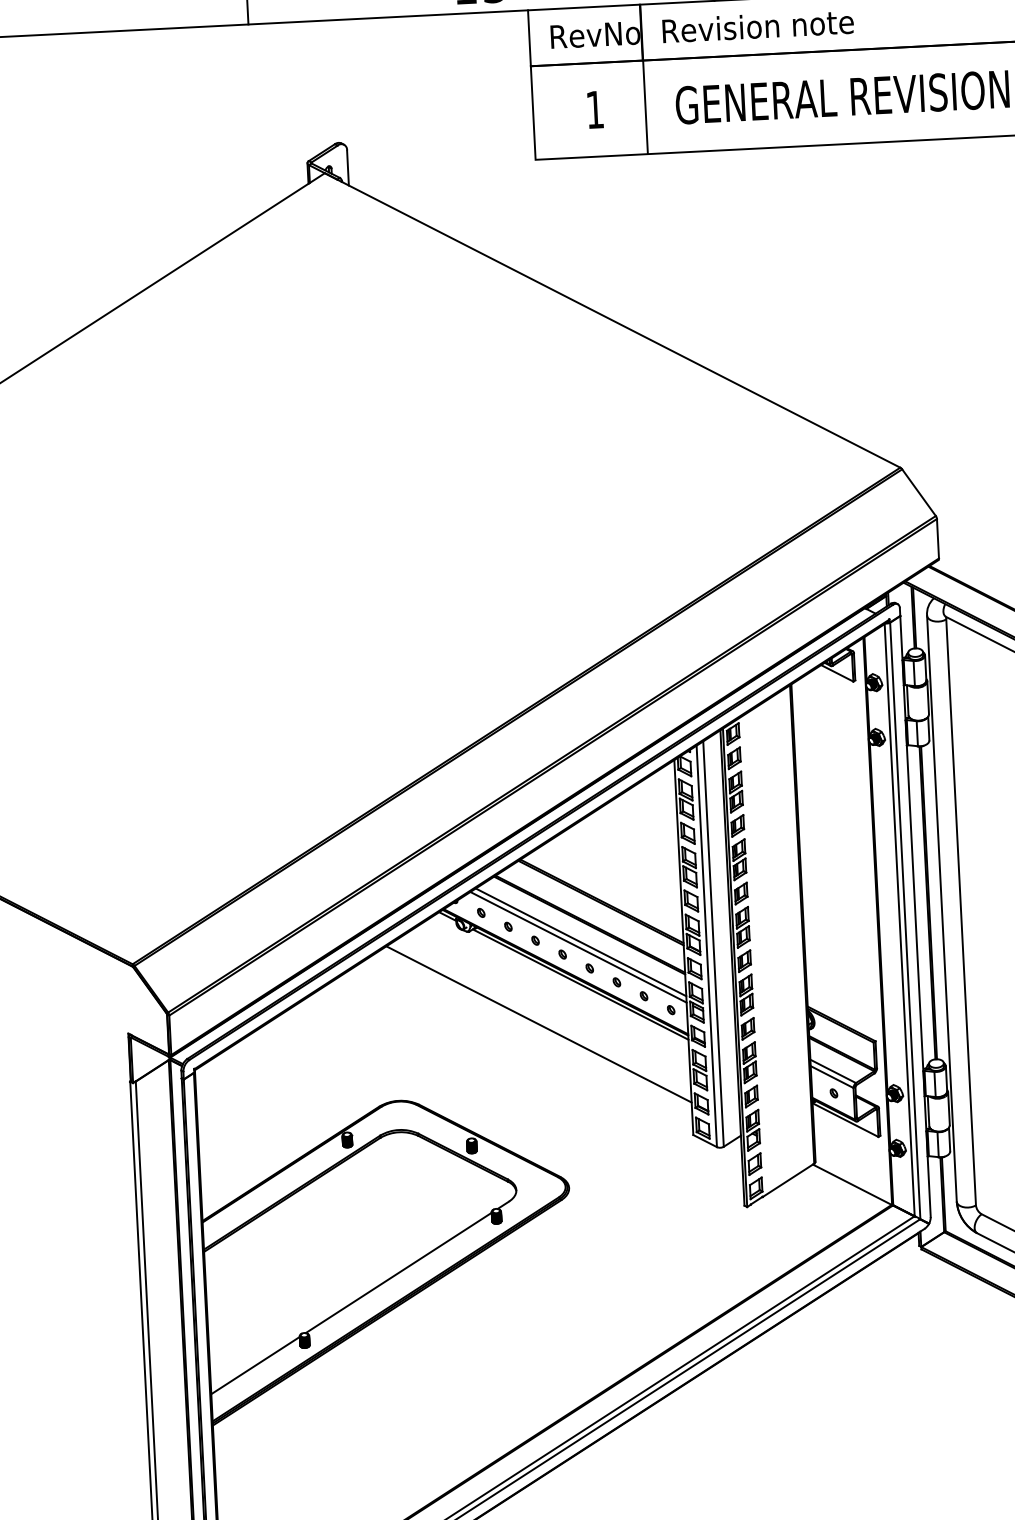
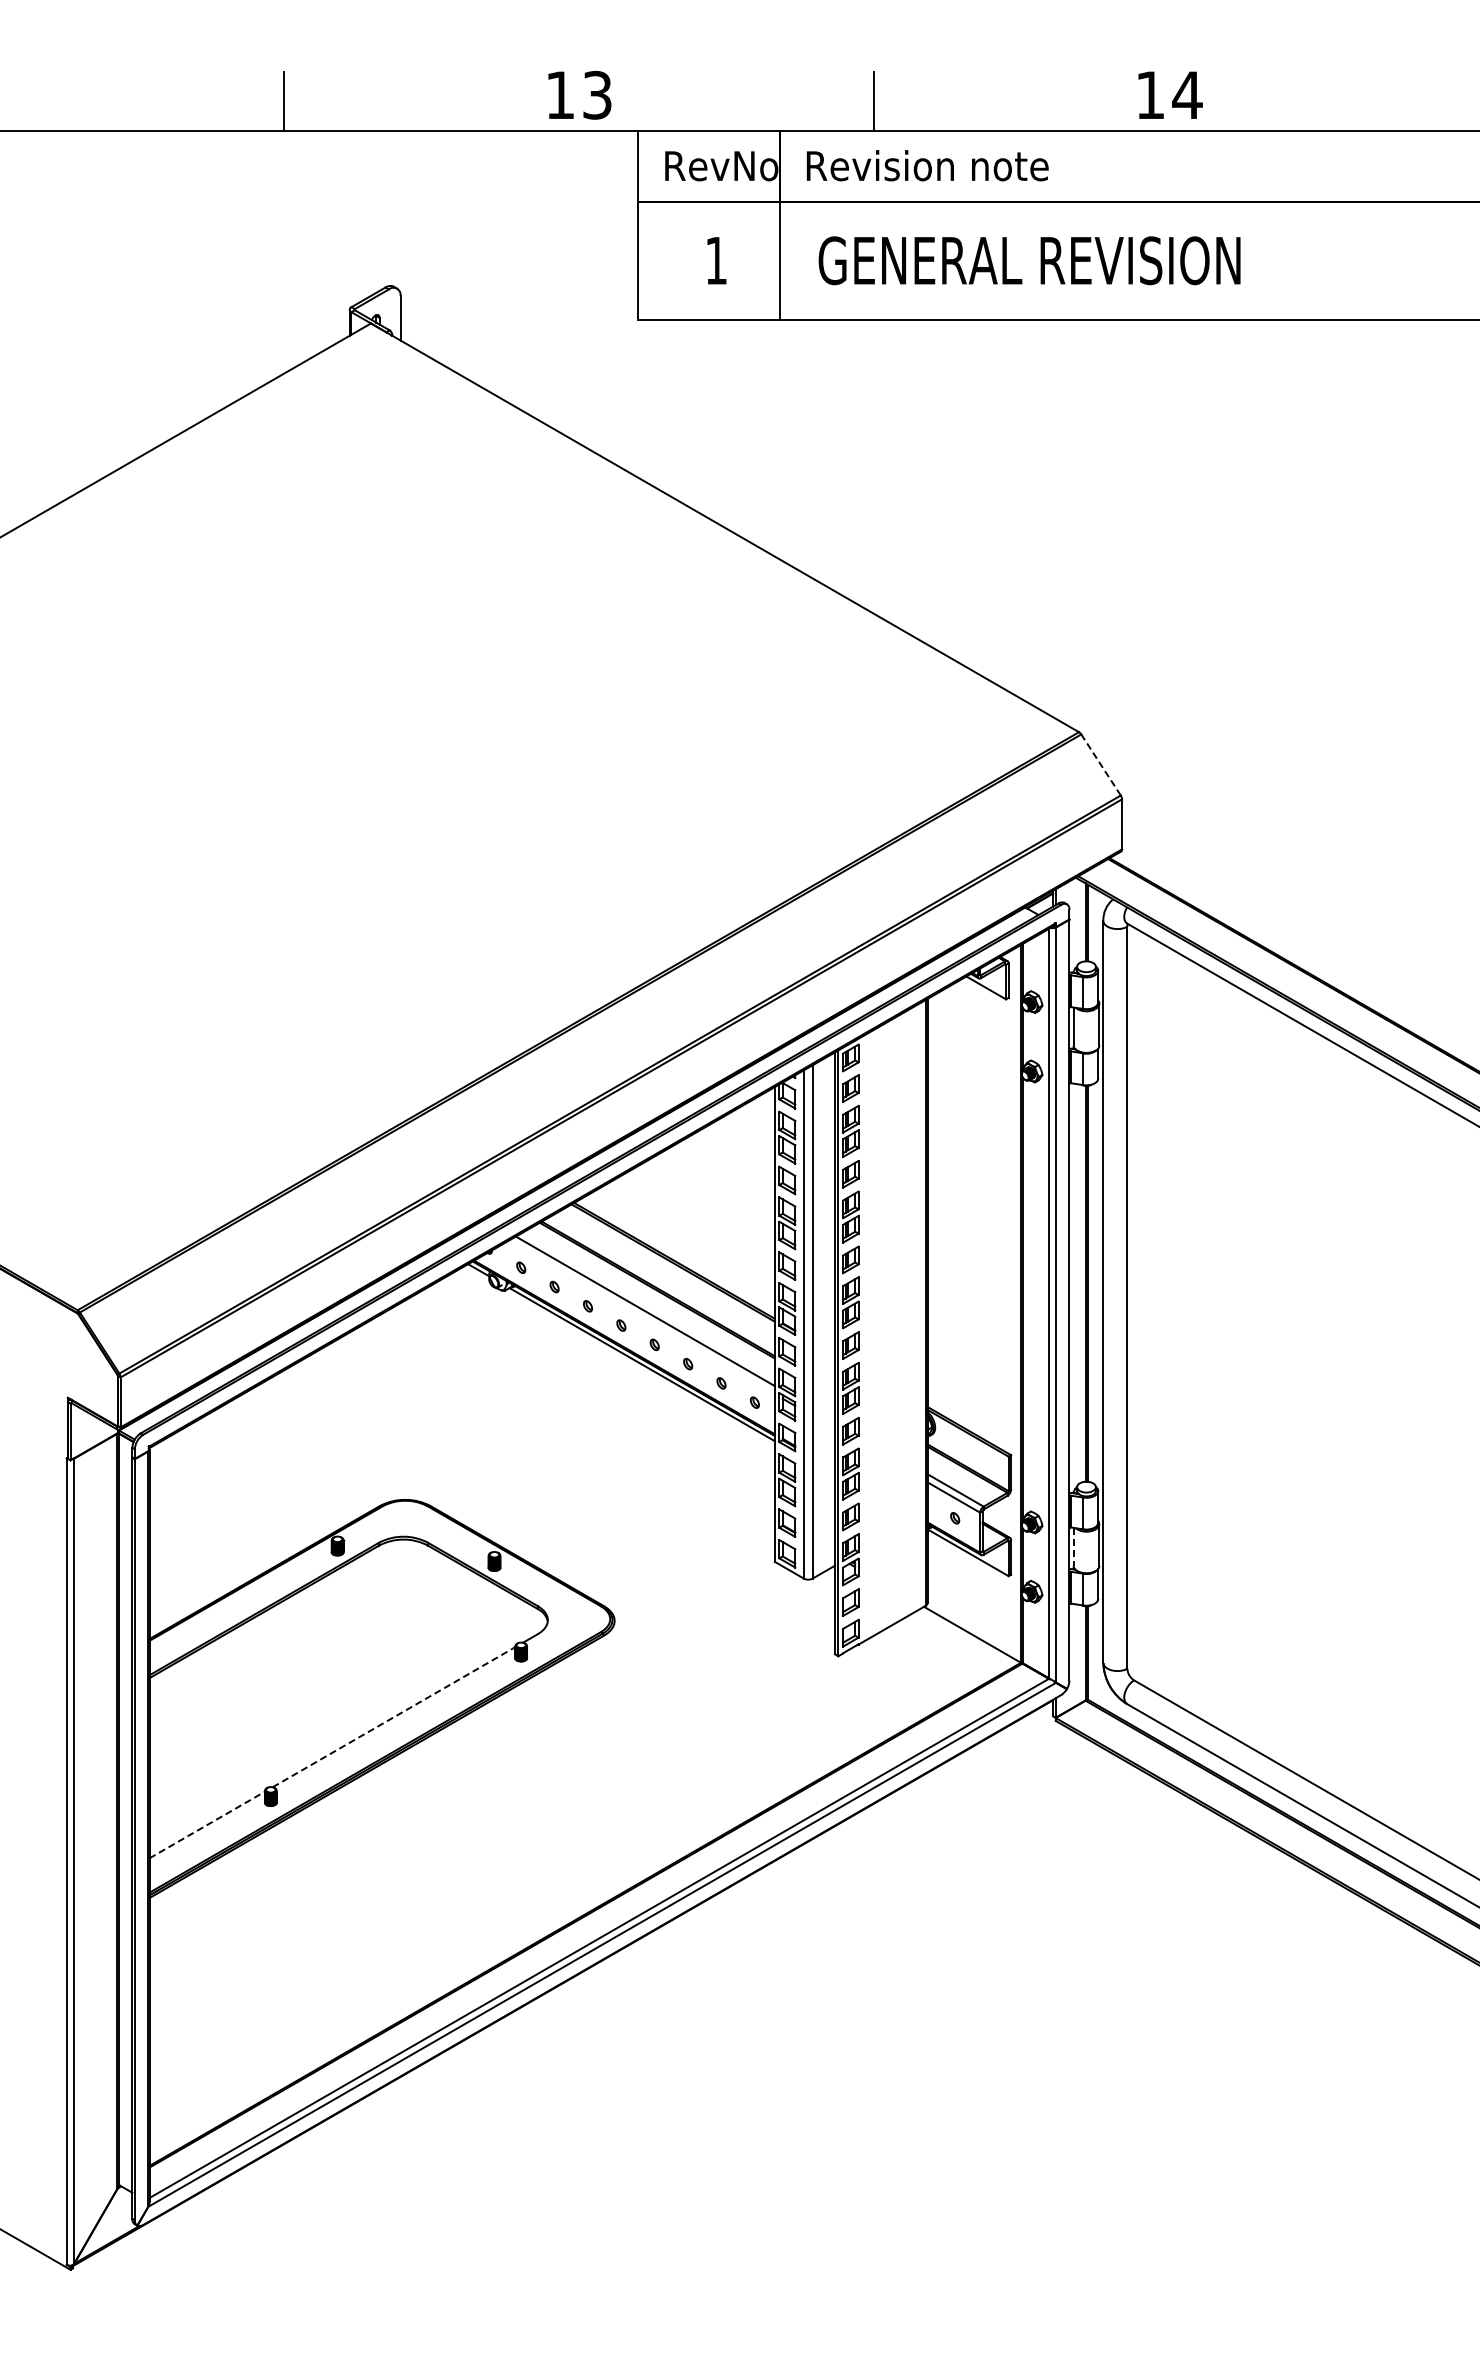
line: (918, 492) -> (1100, 764), solid -> dashed
line: (578, 947) -> (641, 1317), removed
line: (538, 1023) -> (586, 1411), removed
line: (928, 1111) -> (1073, 1547), solid -> dashed
line: (399, 1272) -> (394, 1716), solid -> dashed
line: (255, 1365) -> (207, 1825), solid -> dashed

